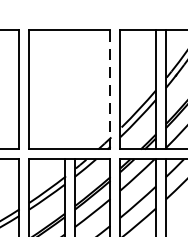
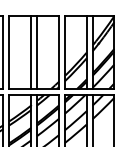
line: (65, 89) -> (31, 52), added
line: (75, 89) -> (37, 52), added
line: (109, 91) -> (58, 53), dashed -> solid

